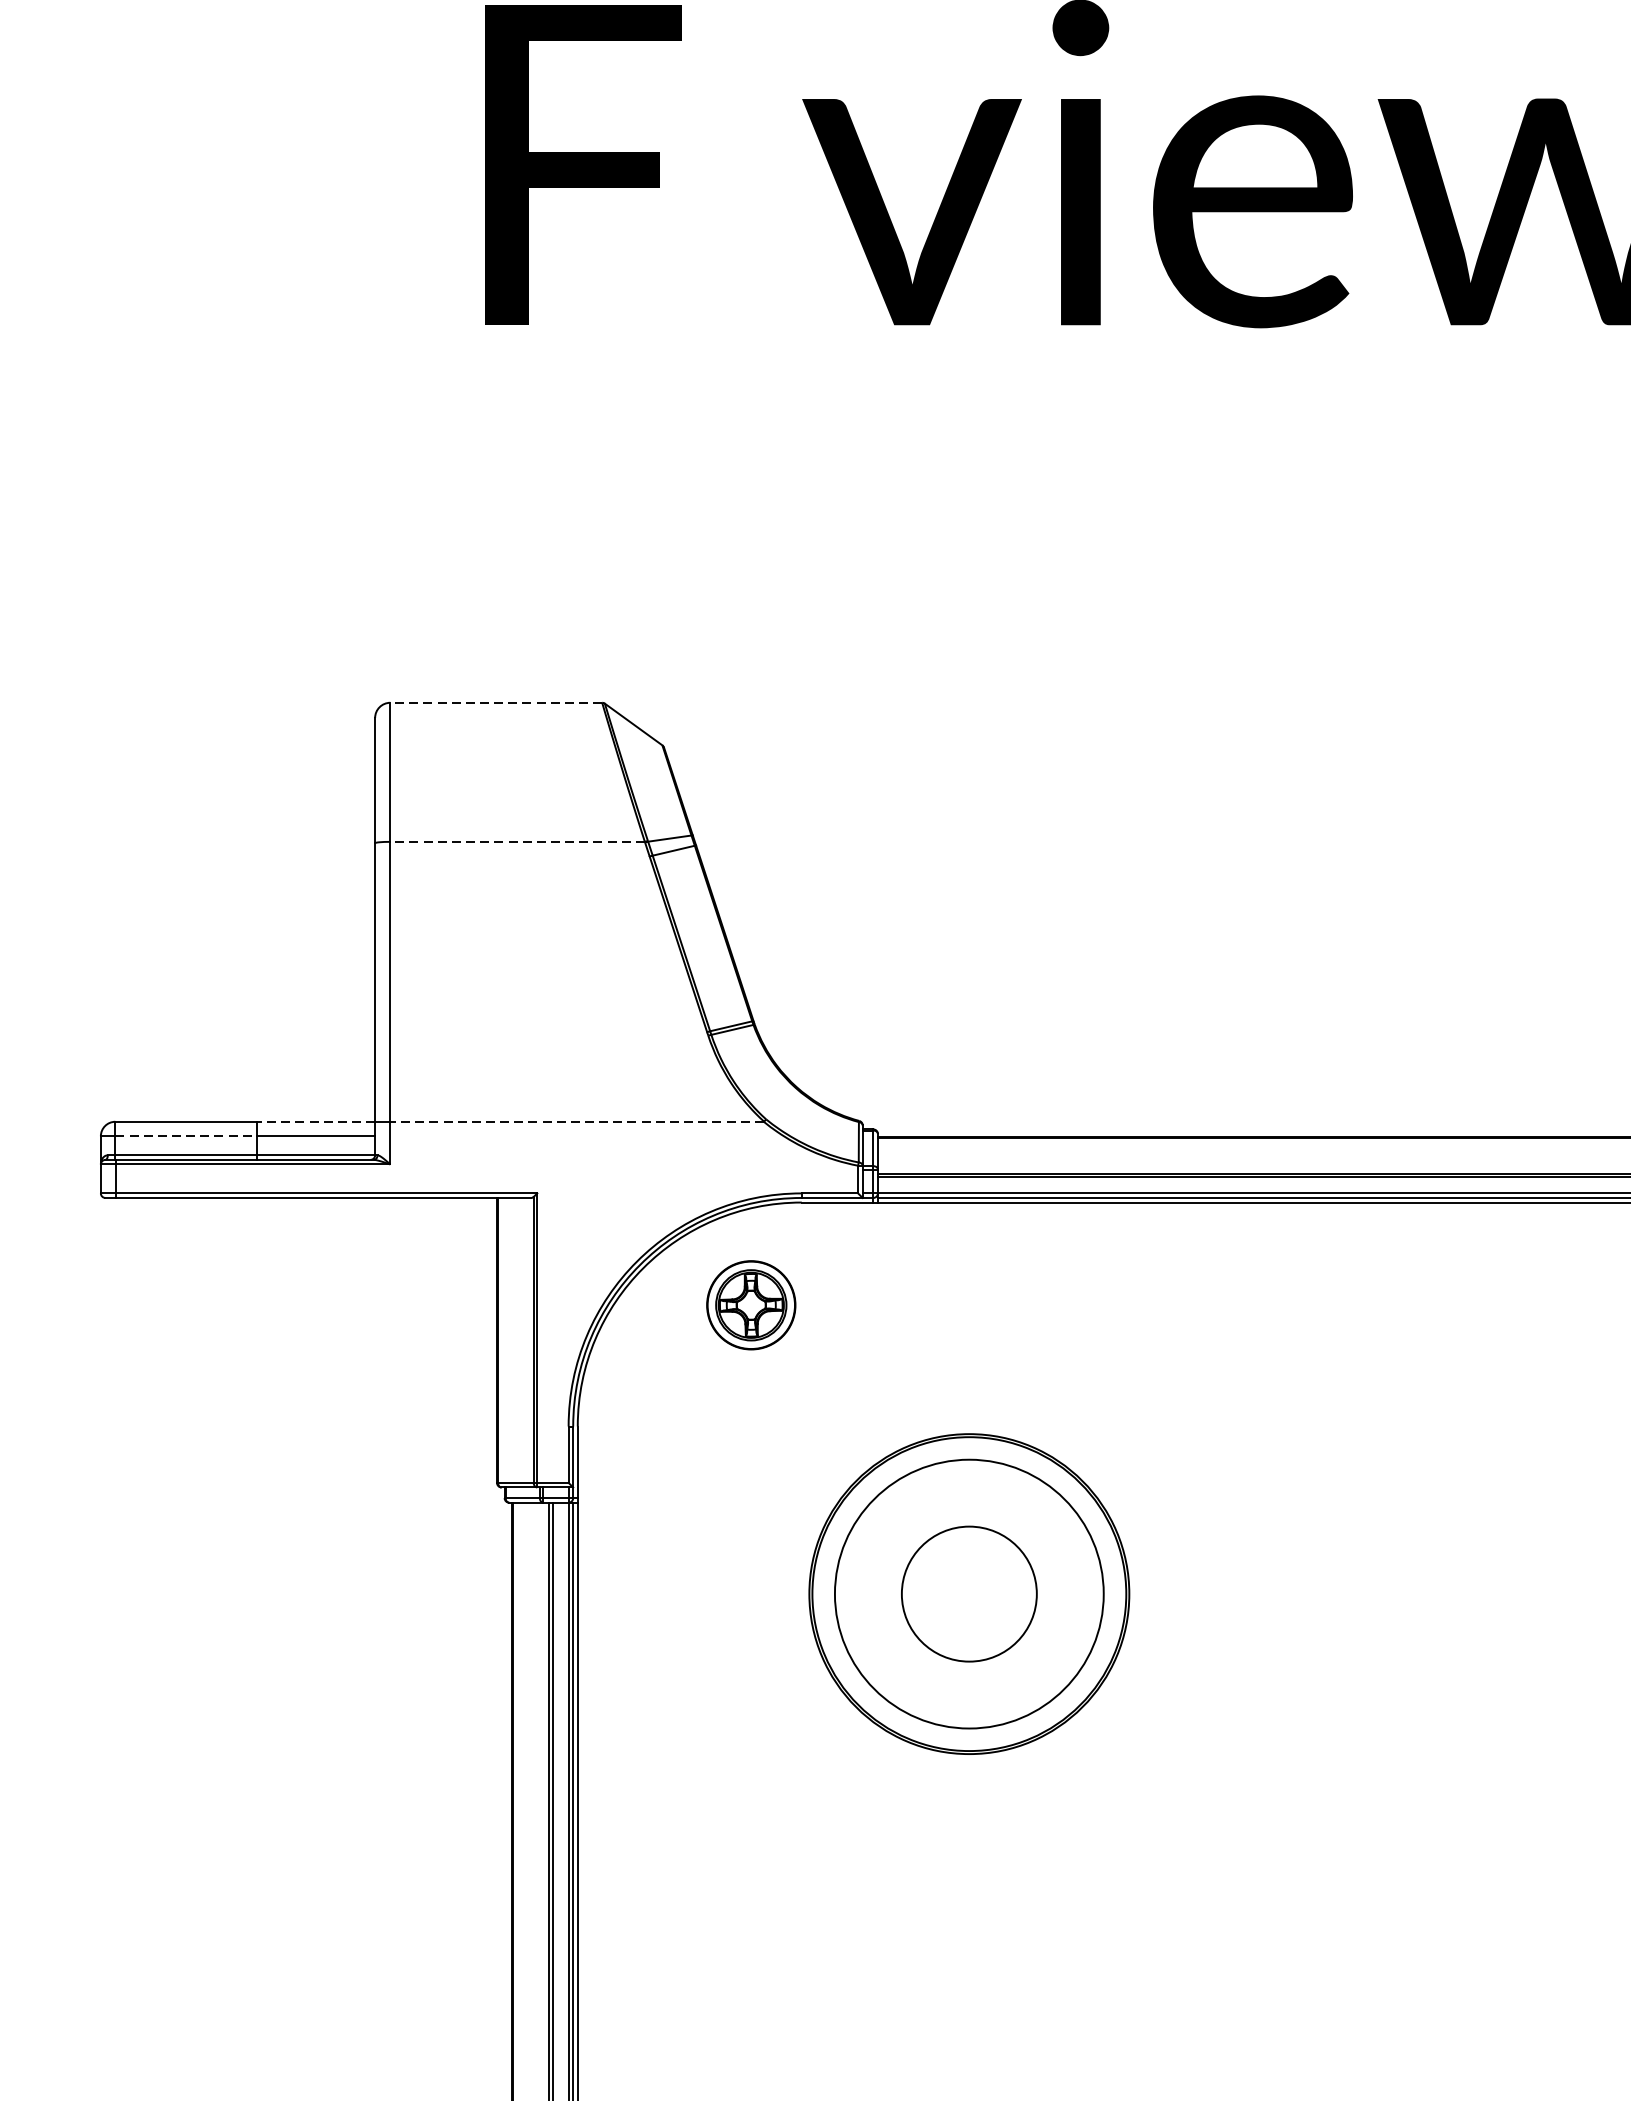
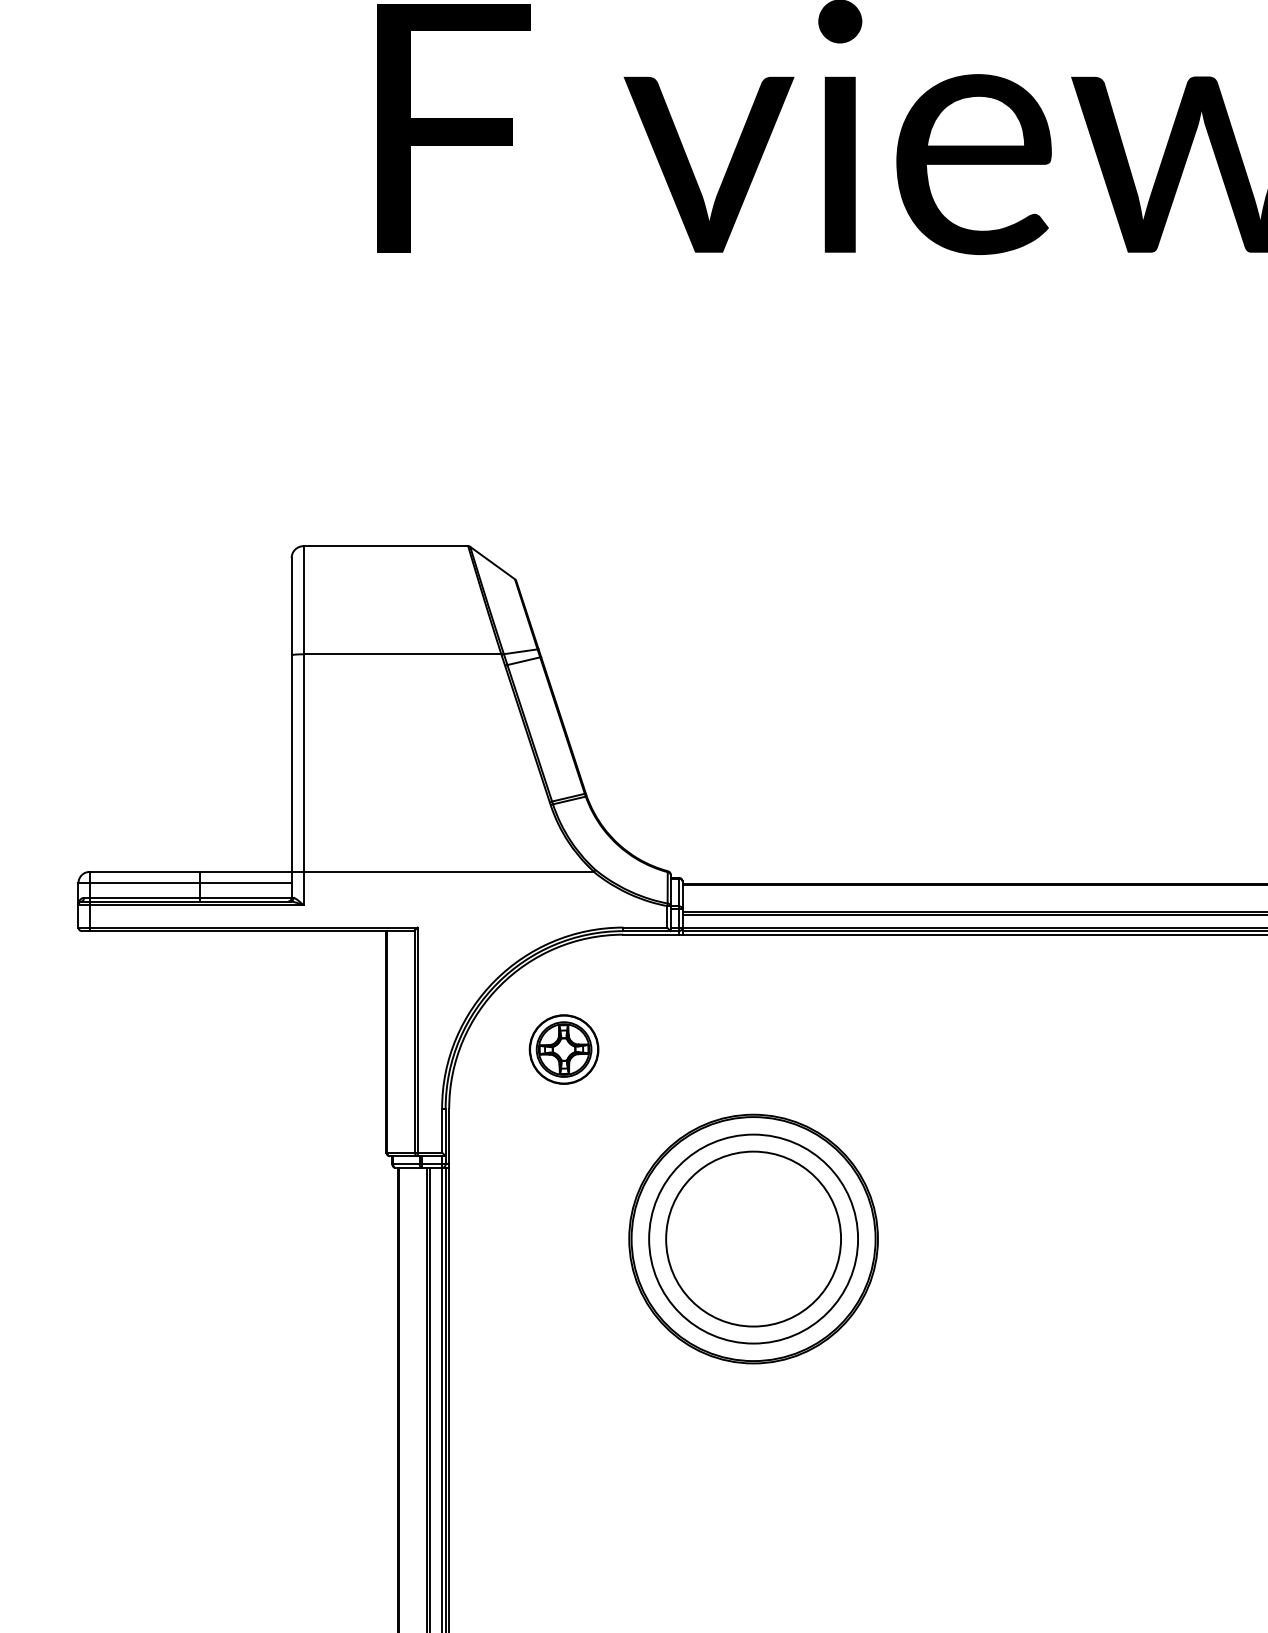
line: (495, 703) -> (385, 546), dashed -> solid
line: (517, 842) -> (402, 654), dashed -> solid
line: (315, 1121) -> (245, 871), dashed -> solid
line: (576, 1121) -> (448, 871), dashed -> solid
line: (187, 1136) -> (145, 883), dashed -> solid
part: (750, 1305) -> (563, 1049), moved
circle: (969, 1593) -> (753, 1238), size x1.67

